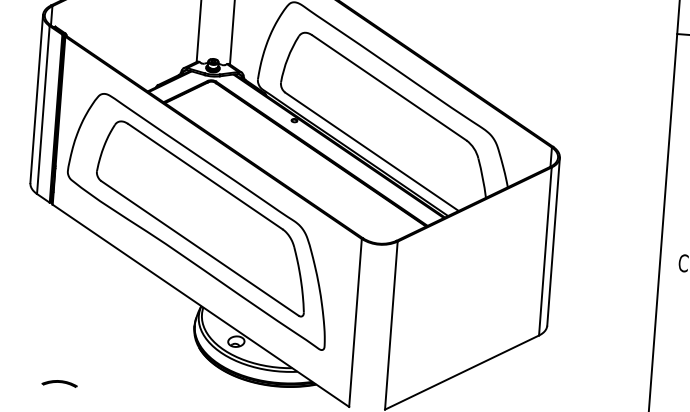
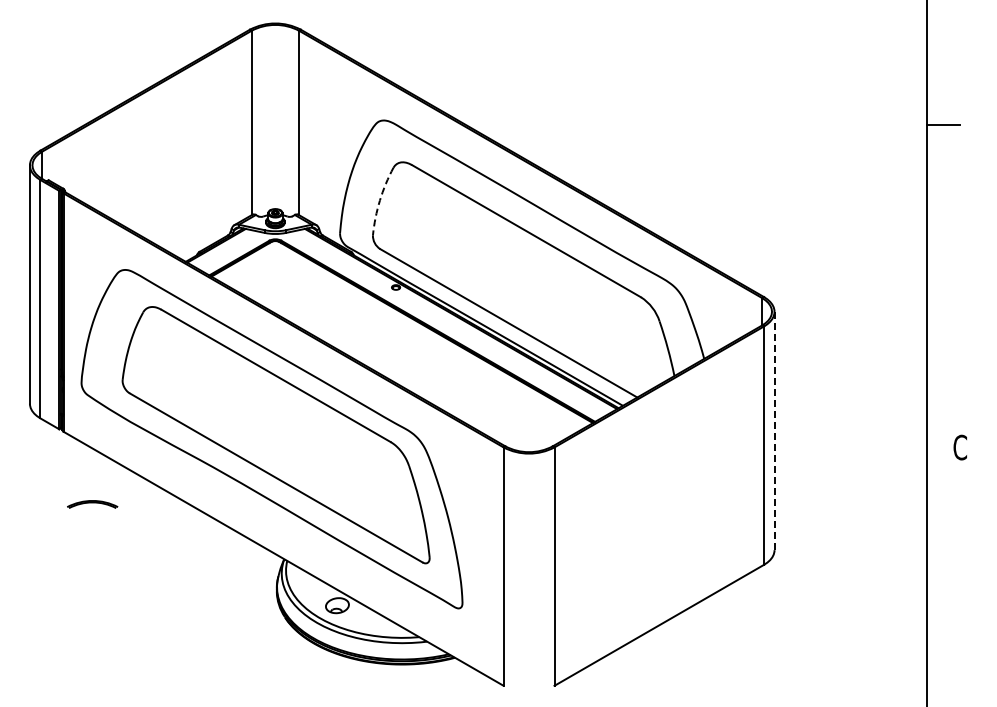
arc: (287, 58) -> (379, 200), solid -> dashed
line: (553, 241) -> (774, 430), solid -> dashed
part: (59, 383) -> (92, 504), moved

